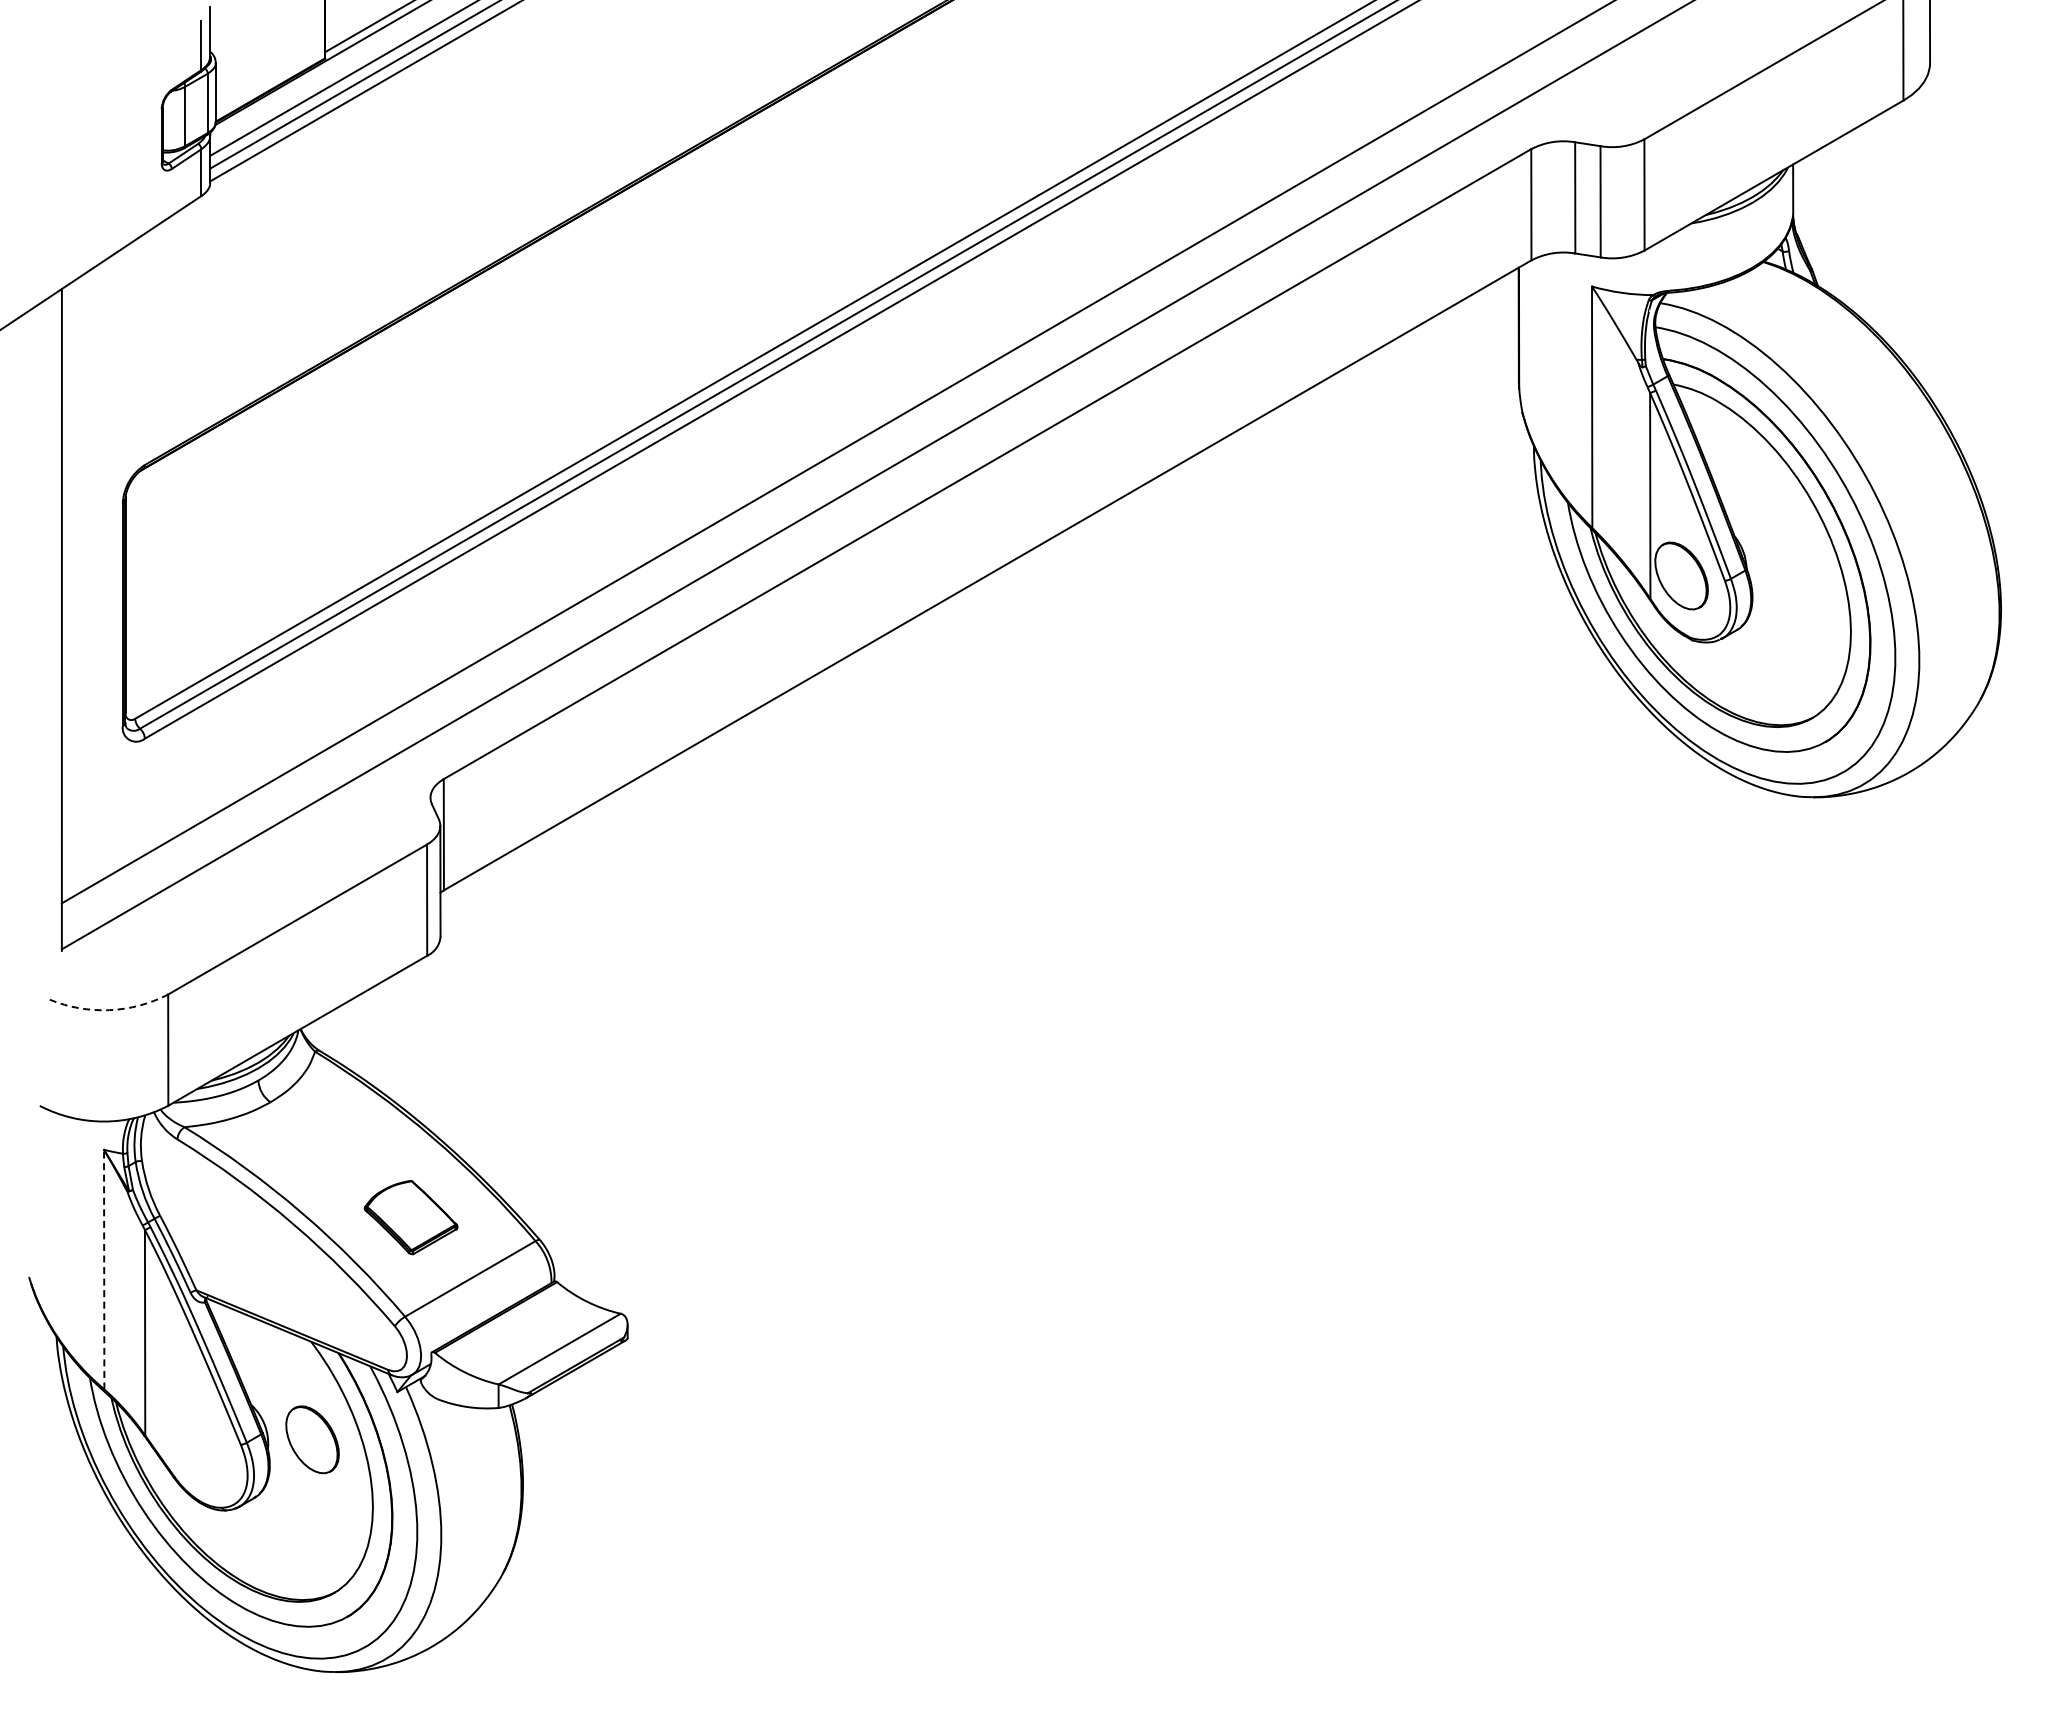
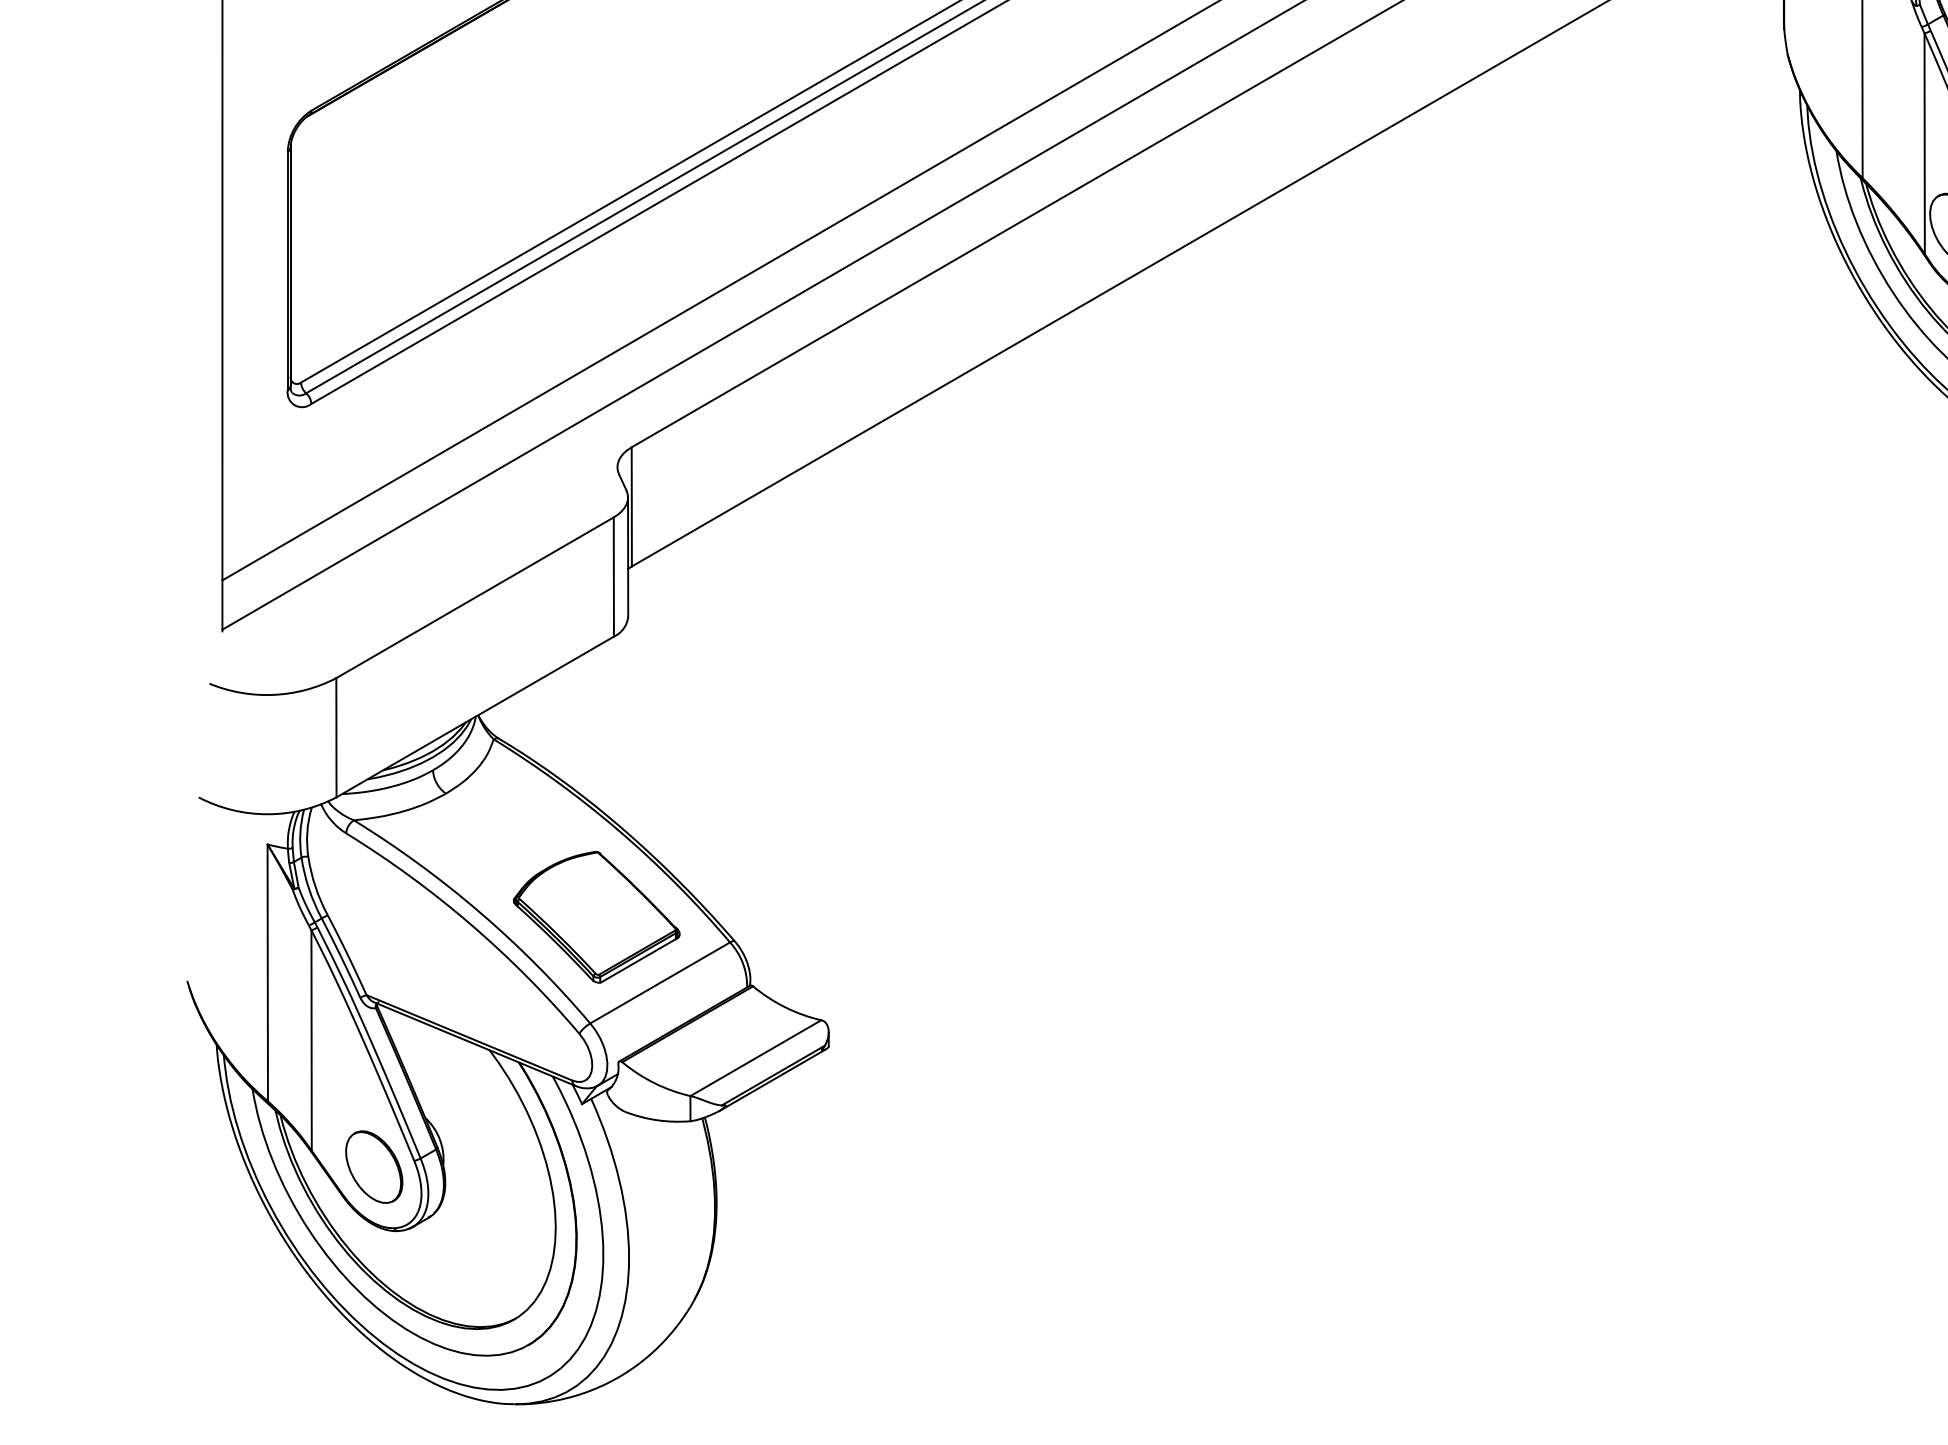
arc: (109, 1010) -> (273, 695), dashed -> solid
part: (410, 1217) -> (596, 917), size x1.67
line: (104, 1269) -> (268, 972), dashed -> solid
part: (312, 1439) -> (374, 1166), moved

